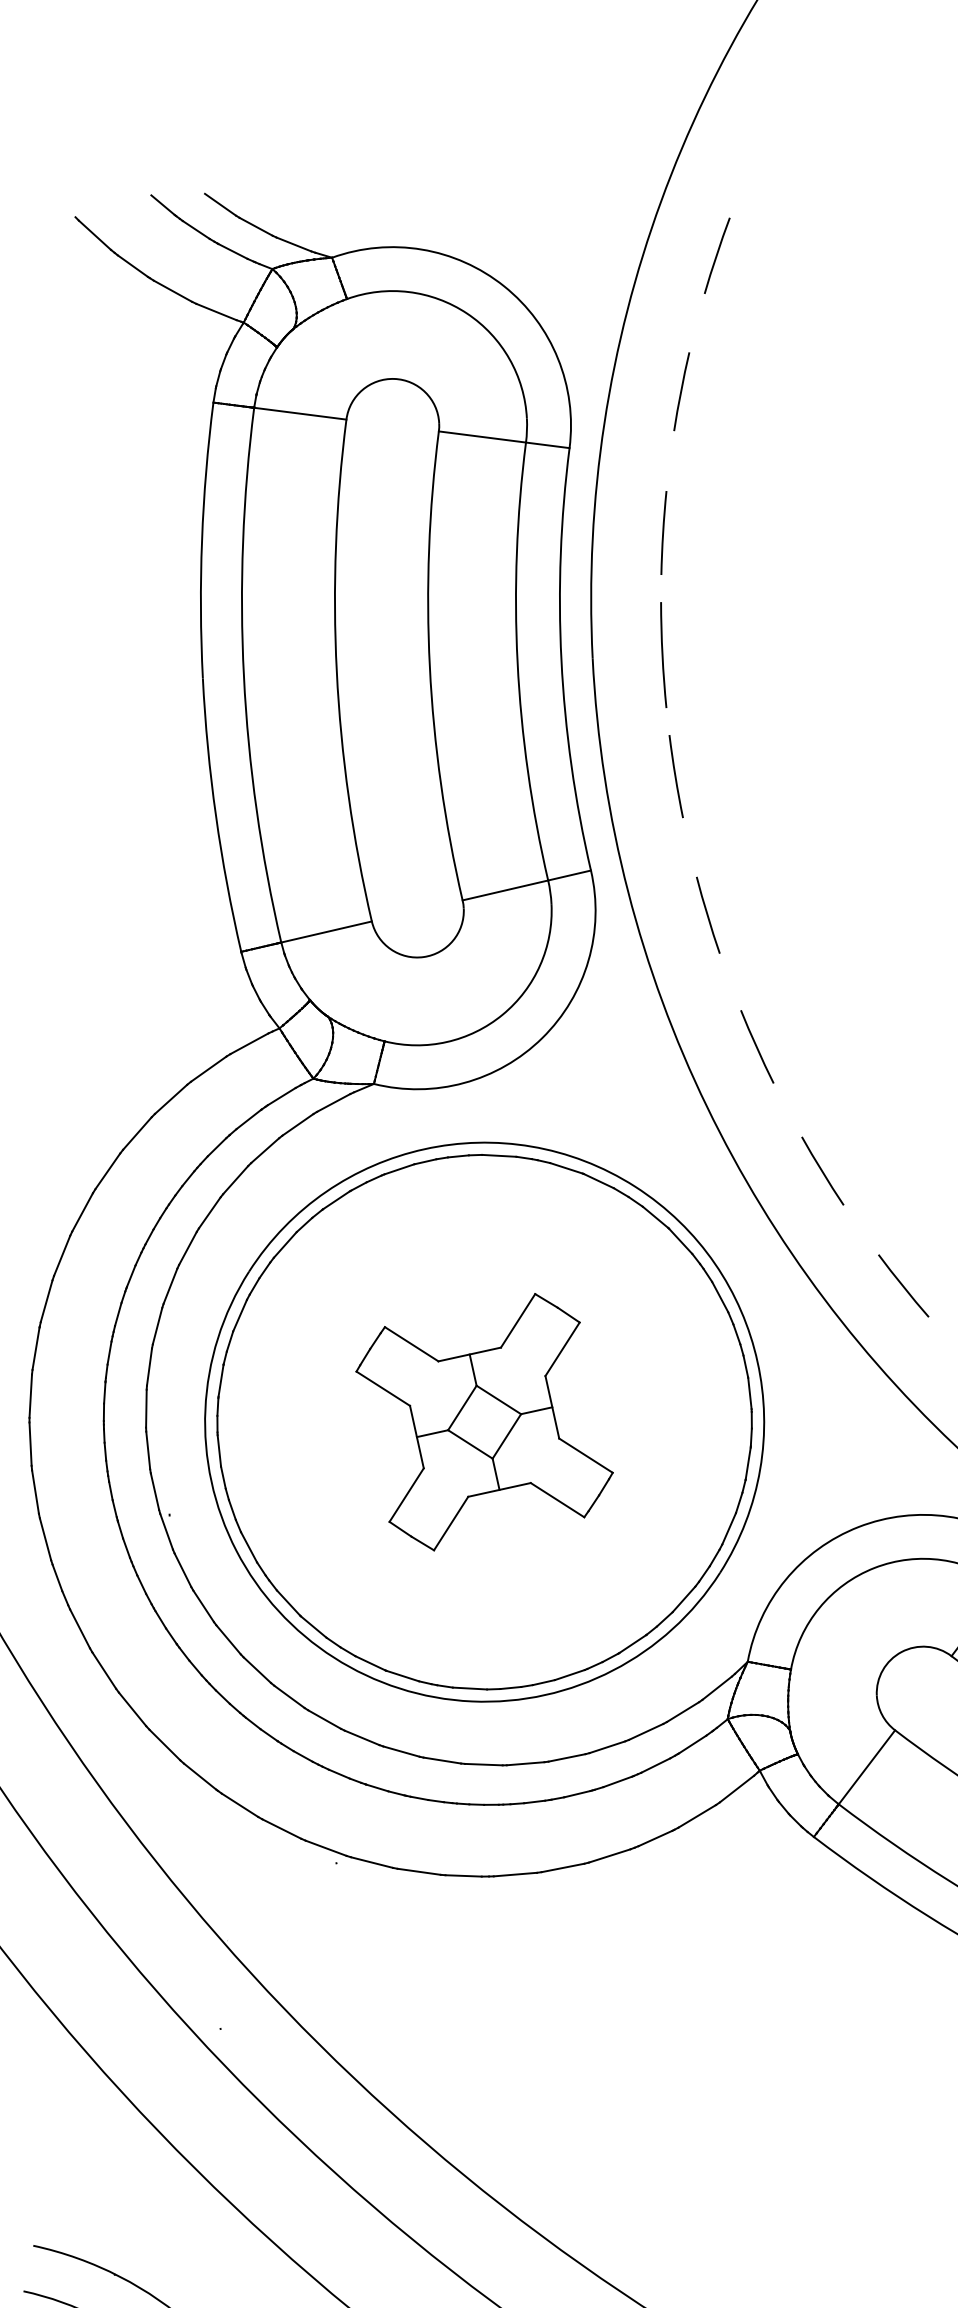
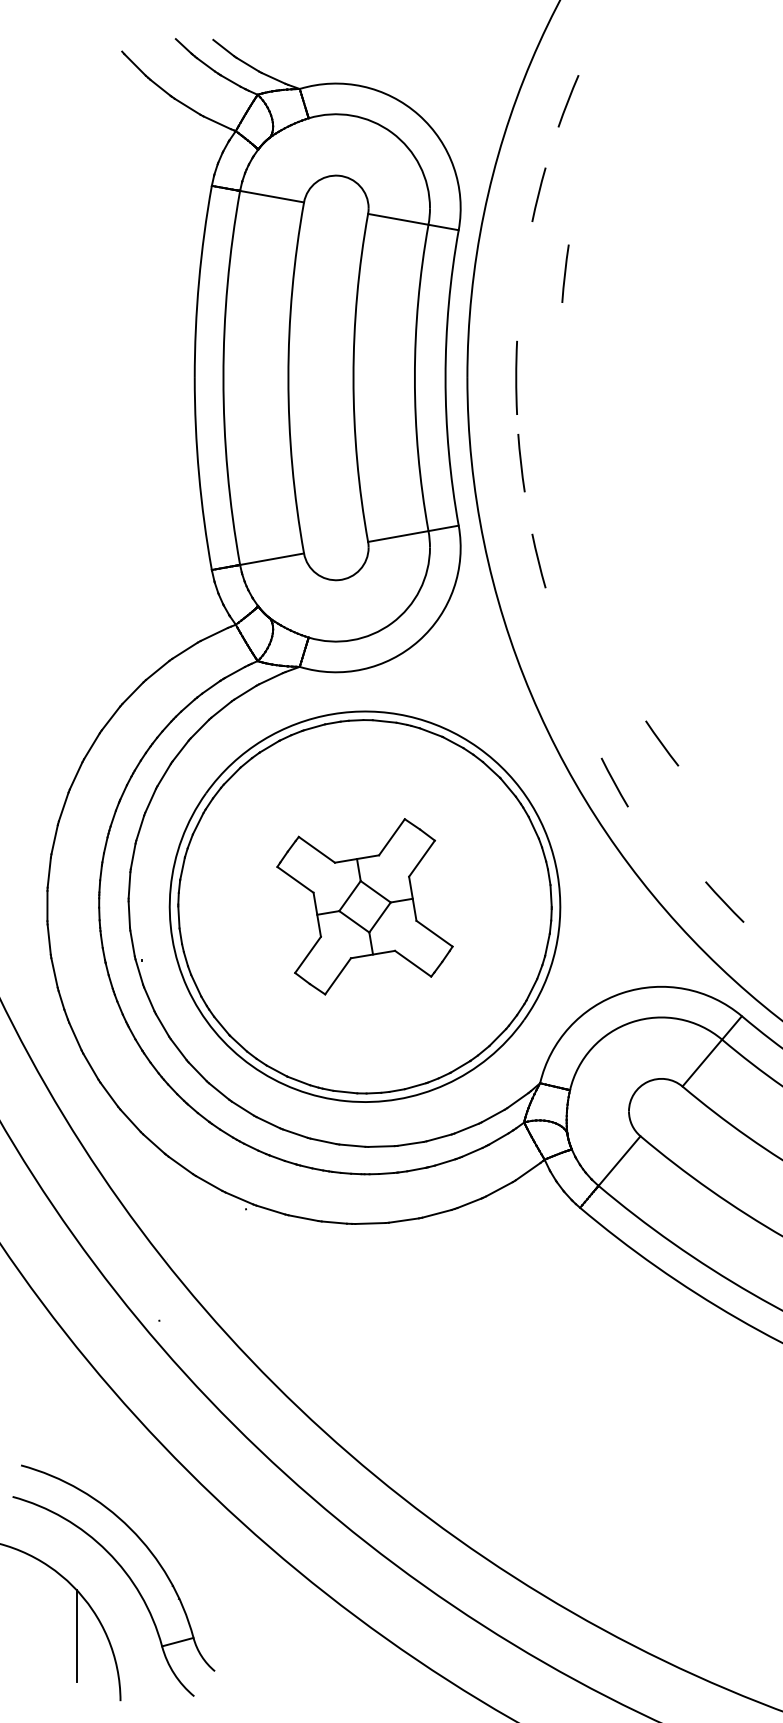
line: (663, 532) -> (565, 273), moved
line: (757, 1046) -> (568, 654), removed
line: (822, 1171) -> (614, 782), moved
line: (904, 1285) -> (662, 743), moved

